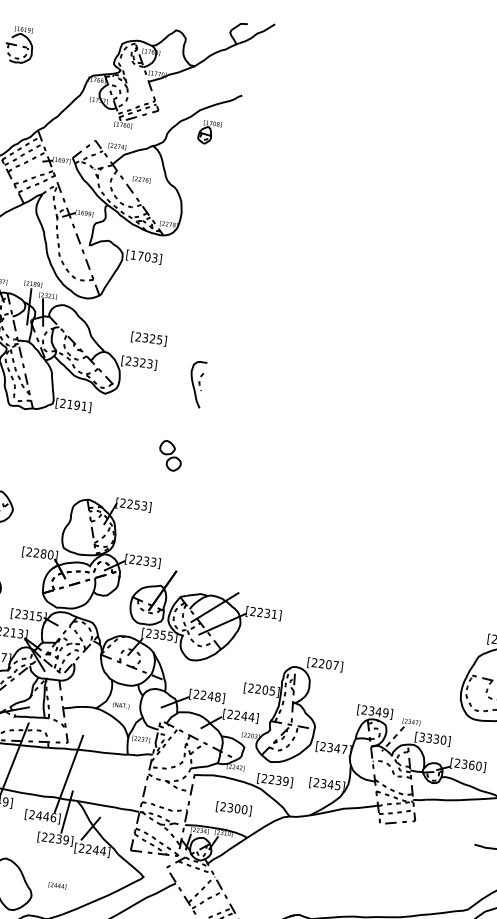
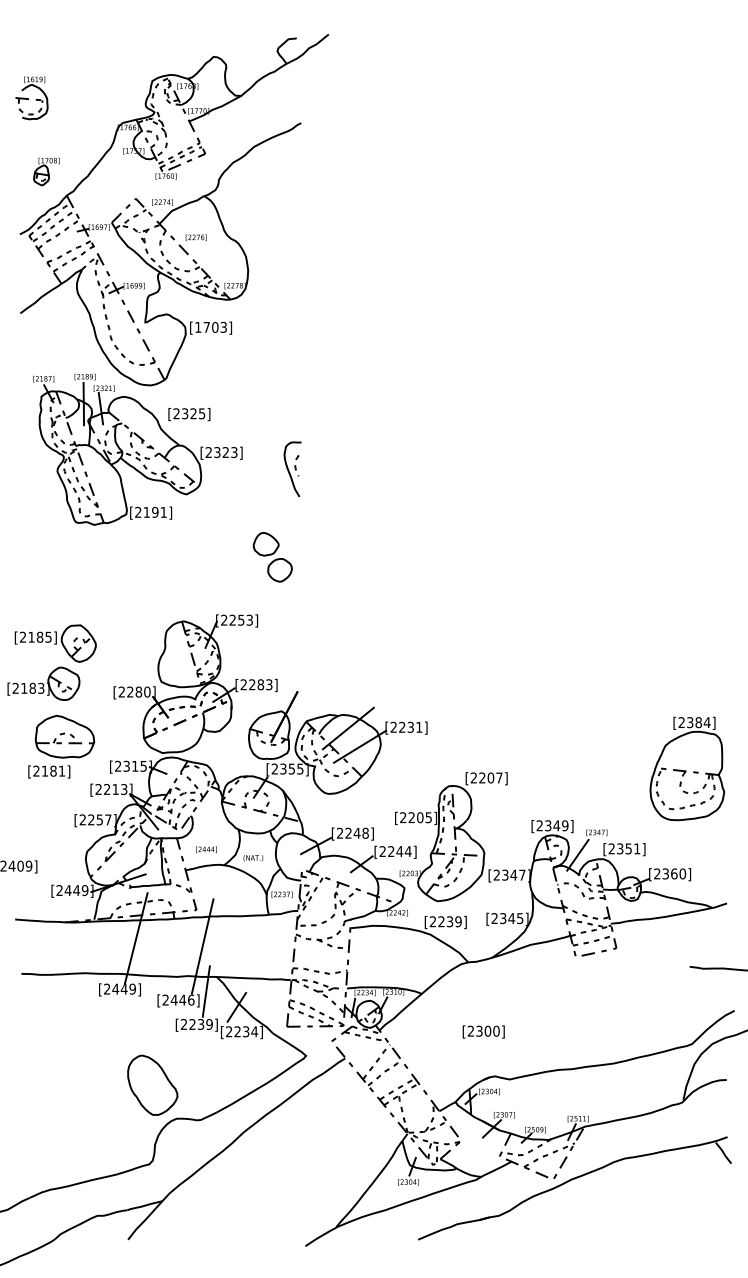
part: (209, 132) -> (46, 171), moved
text: (149, 339) -> (189, 414), moved
part: (170, 456) -> (272, 557), size x1.43
text: (146, 561) -> (260, 684), [2233] -> [2283]
text: (432, 738) -> (624, 848), [3330] -> [2351]
line: (392, 739) -> (577, 855), dashed -> solid
text: (233, 808) -> (483, 1031), moved
text: (95, 849) -> (245, 1031), [2244] -> [2234]
text: (57, 885) -> (206, 849), moved

